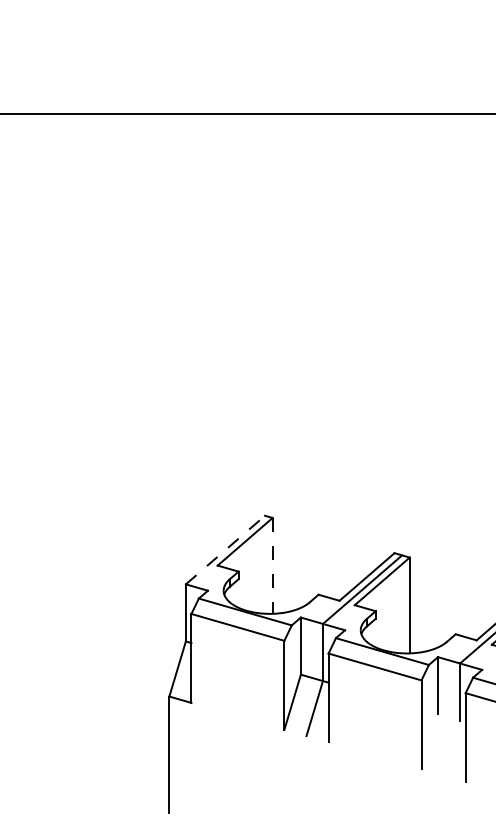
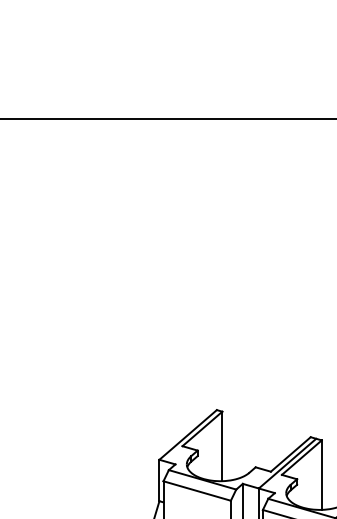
line: (225, 549) -> (188, 434), dashed -> solid
line: (272, 565) -> (222, 446), dashed -> solid

